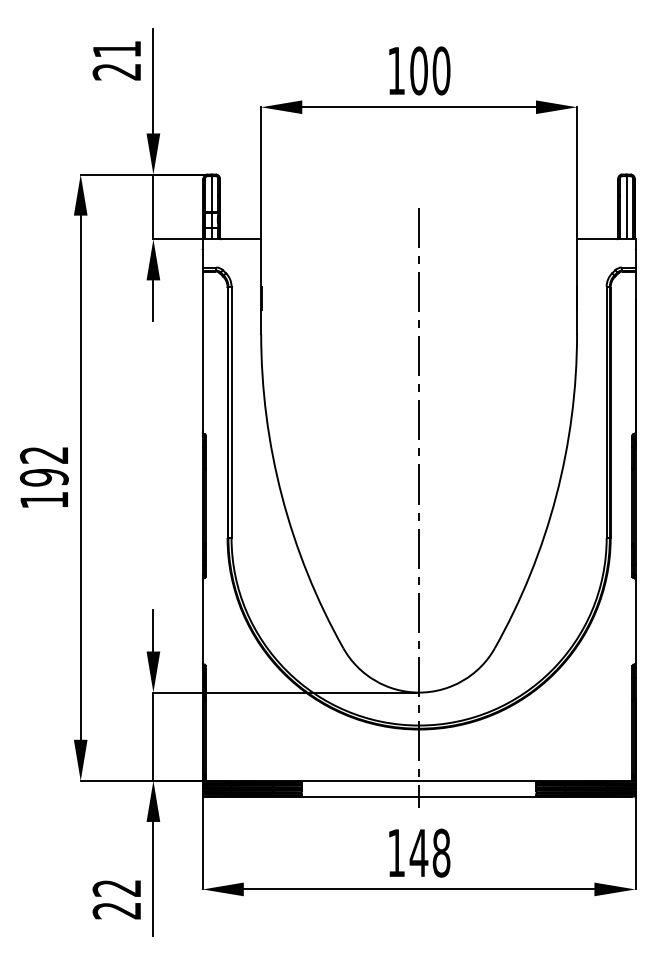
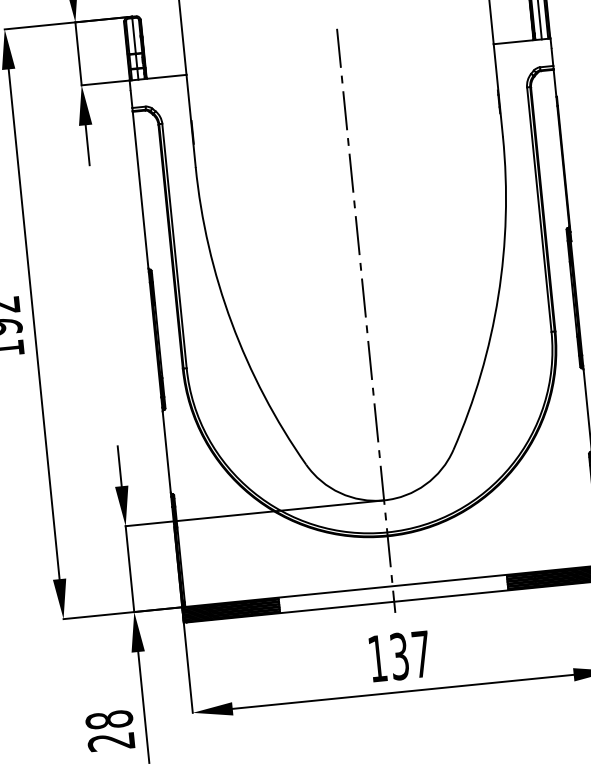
text: (429, 852) -> (409, 654), 148 -> 137
text: (116, 888) -> (108, 720), 22 -> 28

